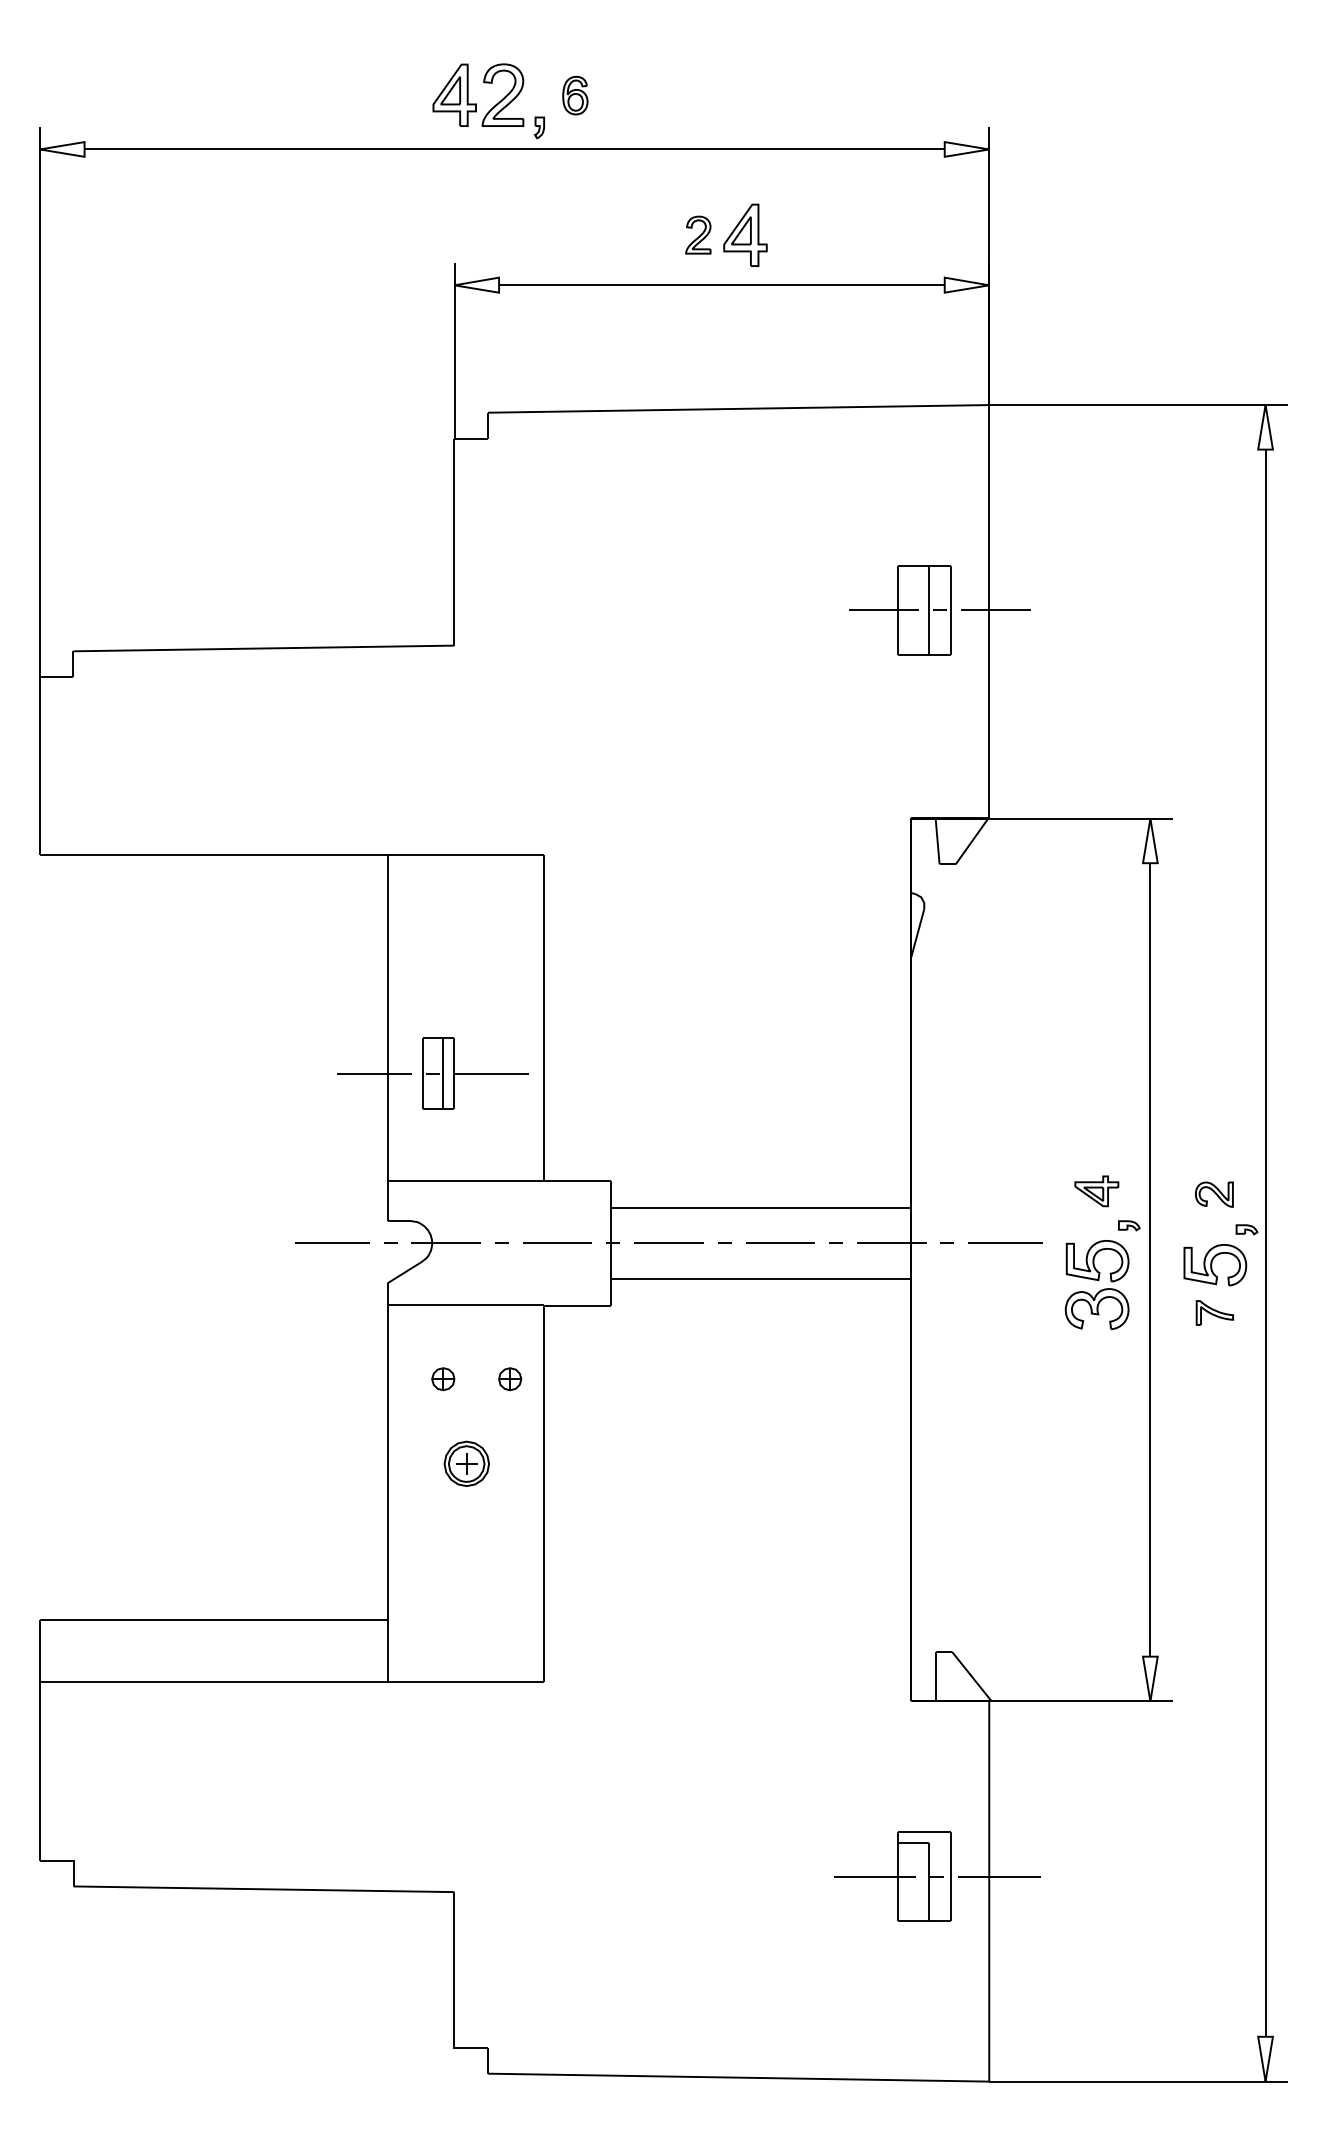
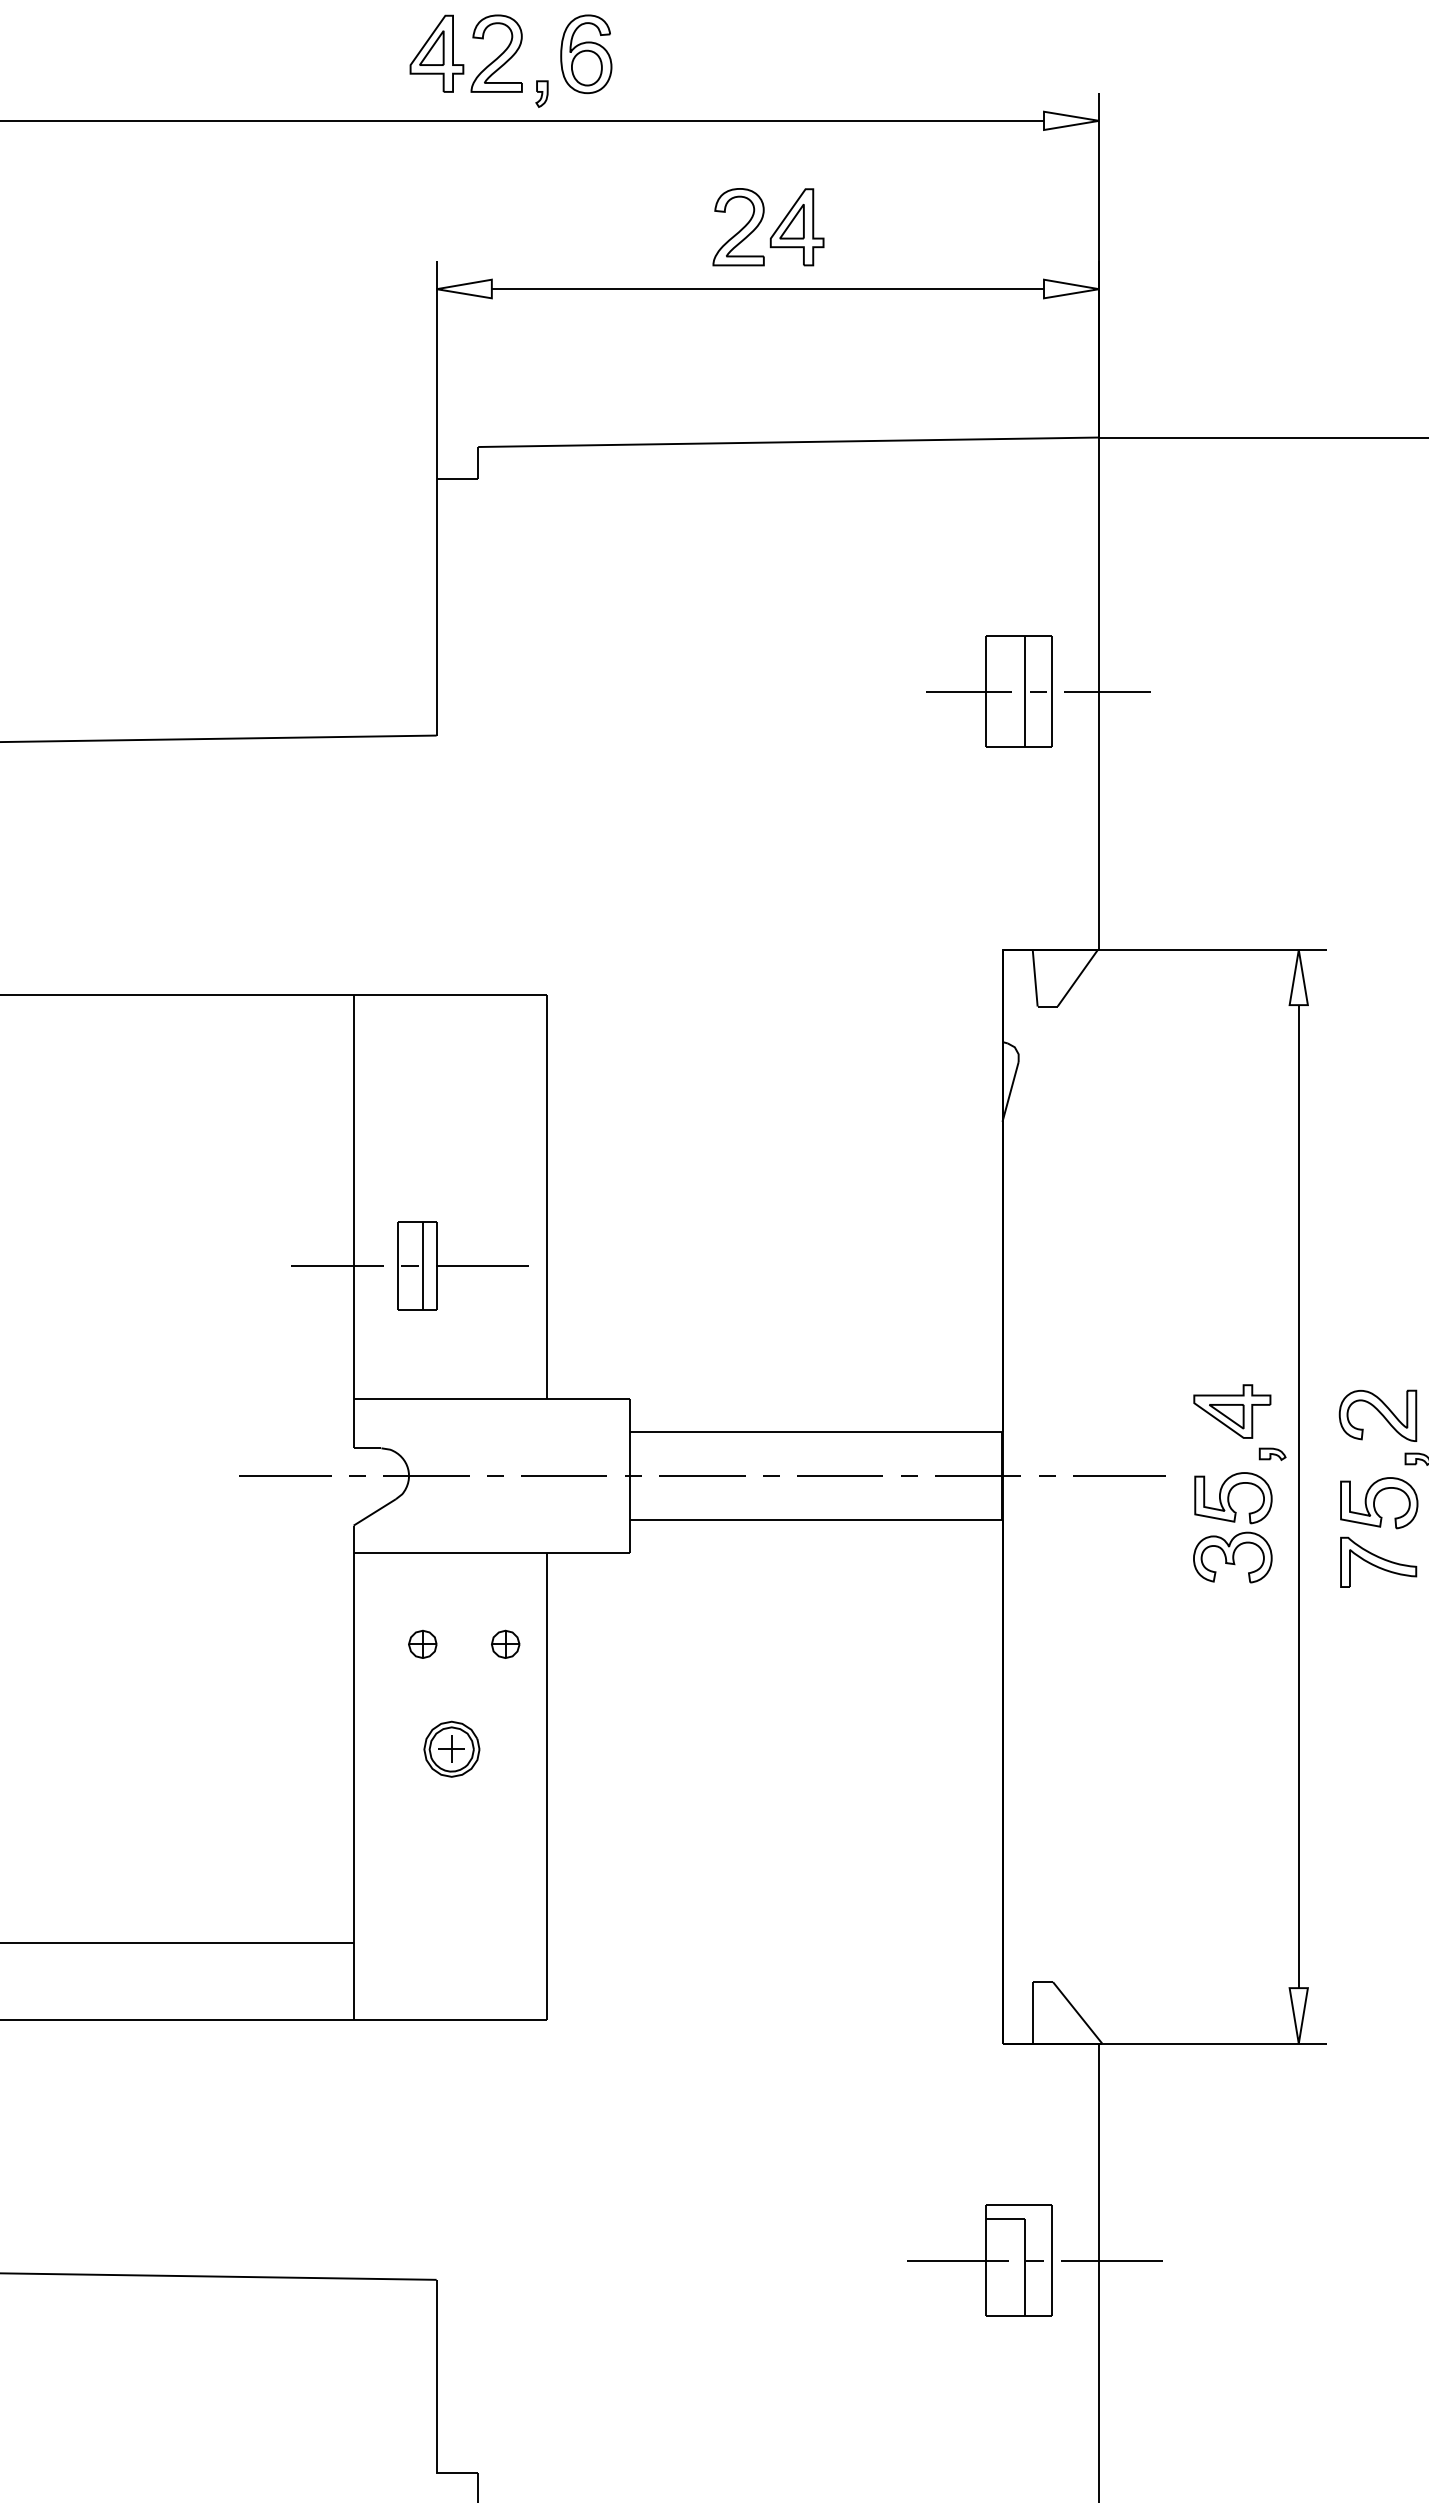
part: (575, 95) -> (586, 54), size x1.67
part: (698, 234) -> (738, 226), size x1.67
part: (1096, 1191) -> (1232, 1411), size x1.43
part: (1214, 1194) -> (1378, 1415), size x1.67
part: (1214, 1312) -> (1378, 1561), size x1.67

